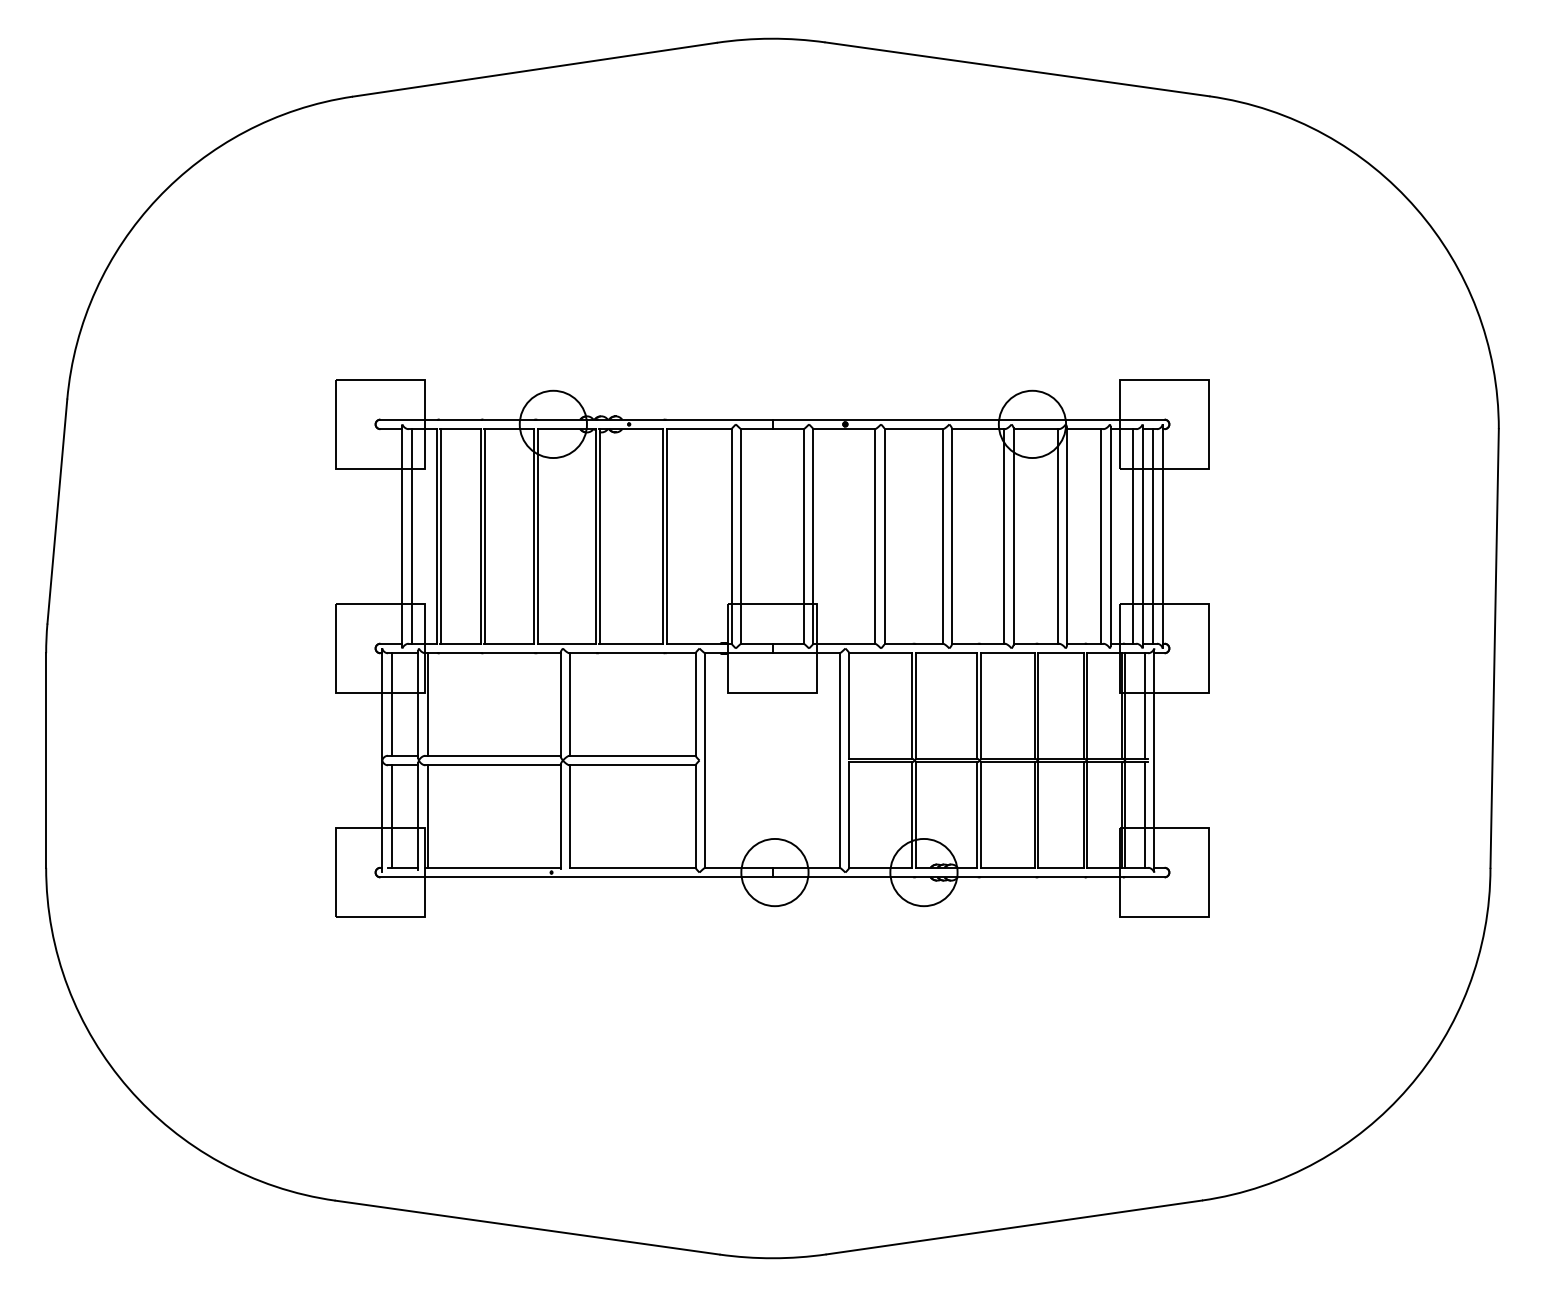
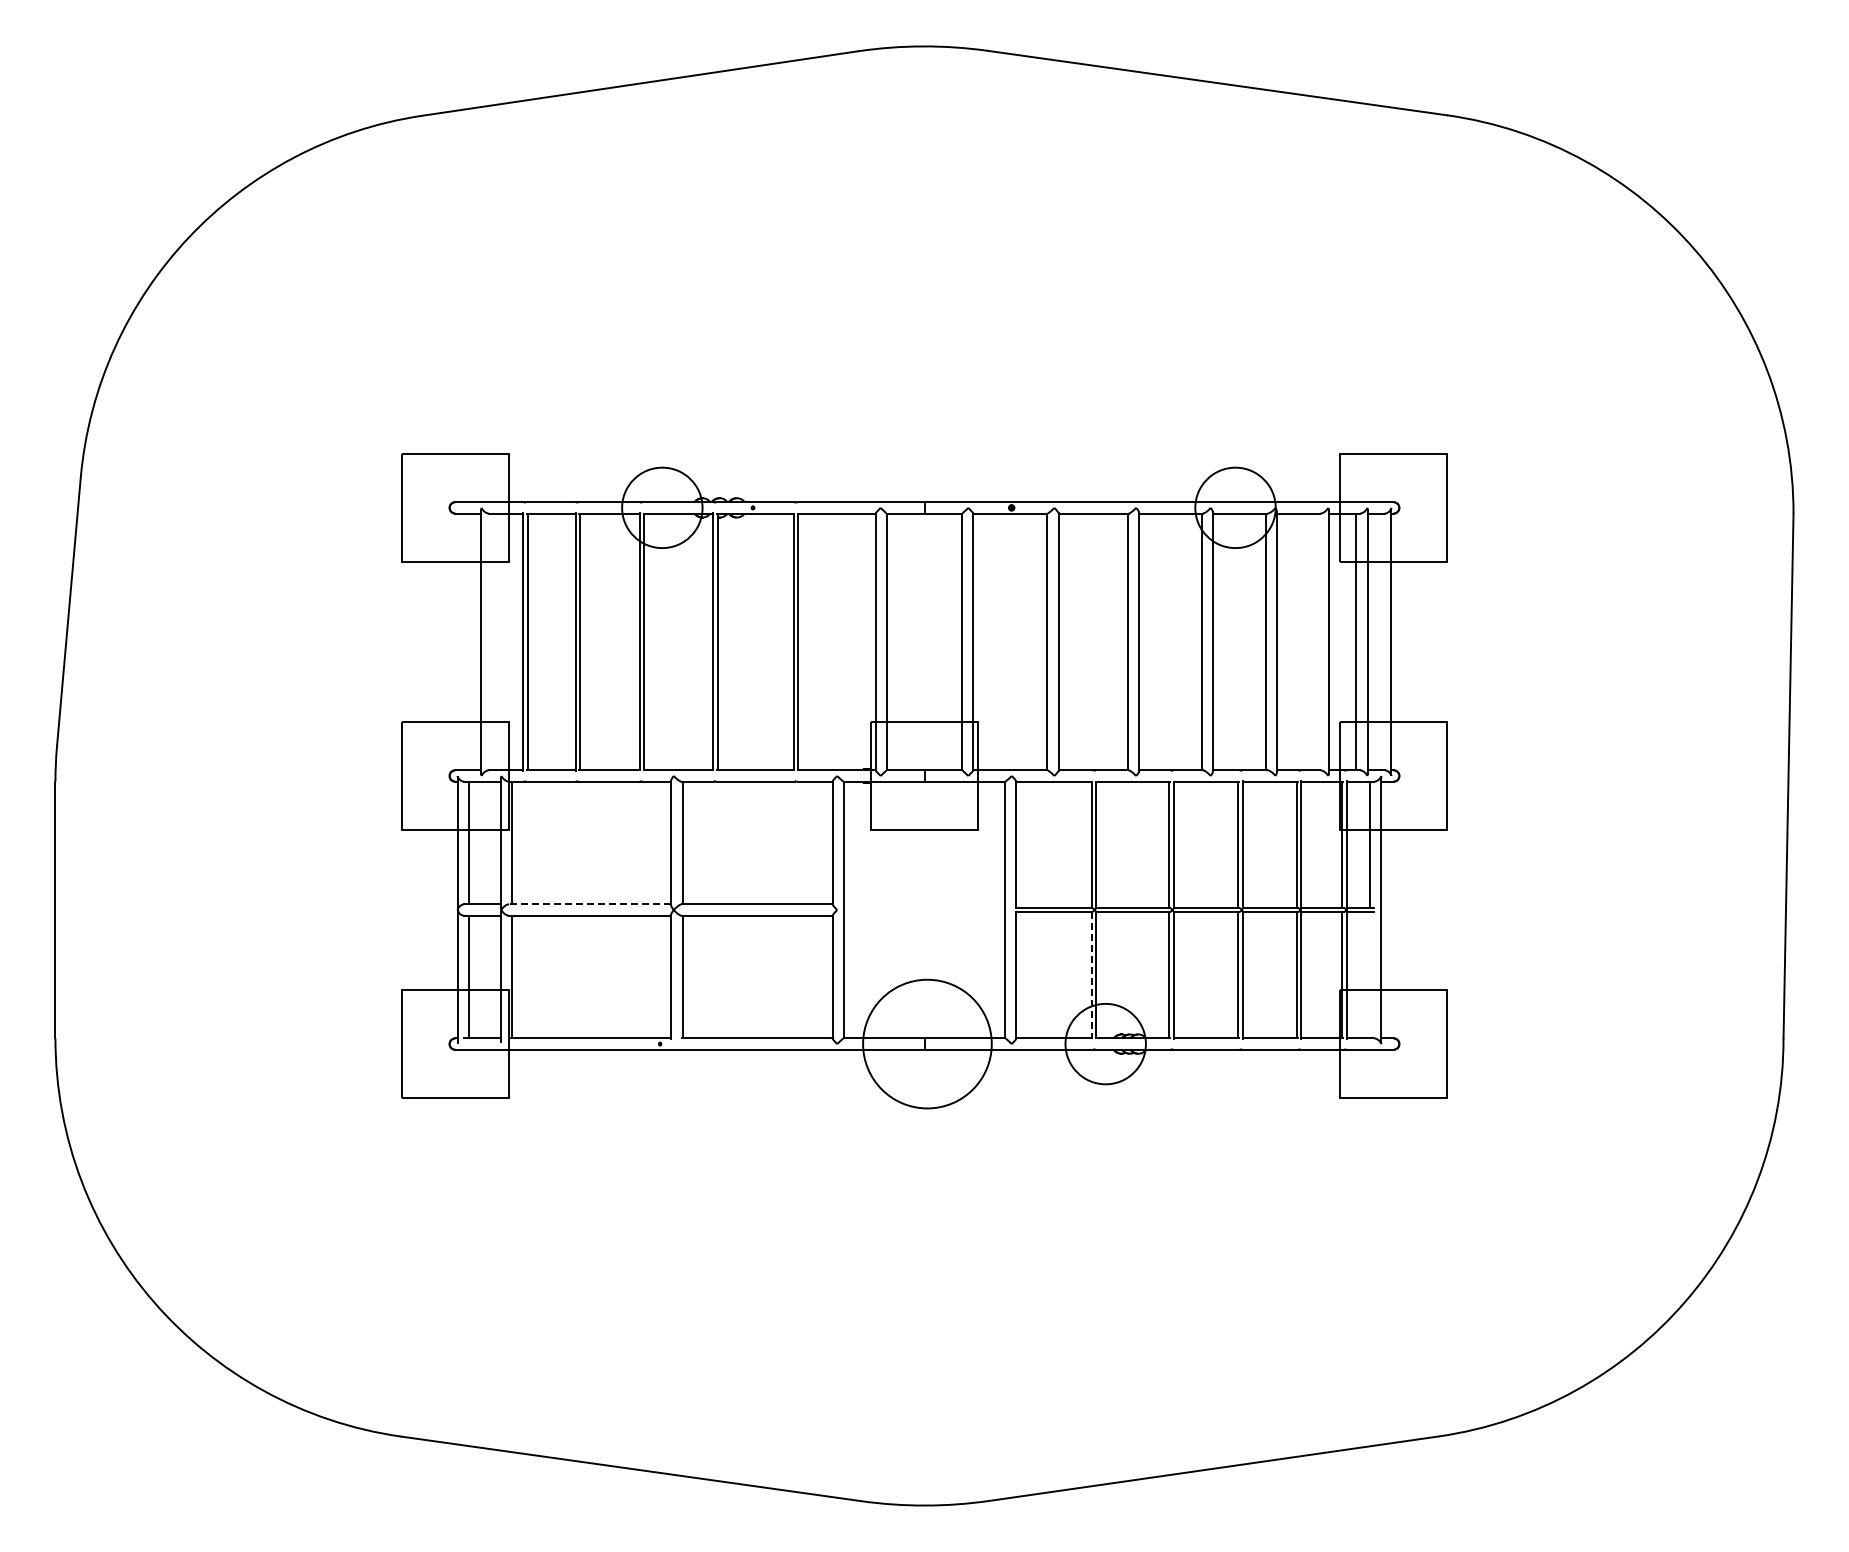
line: (411, 536) -> (492, 641), removed
line: (1100, 536) -> (1317, 641), removed
line: (1153, 536) -> (1380, 641), removed
line: (493, 755) -> (590, 904), solid -> dashed
line: (912, 815) -> (1091, 975), solid -> dashed
line: (1145, 815) -> (1370, 975), removed
circle: (775, 872) -> (927, 1043), size x1.6

